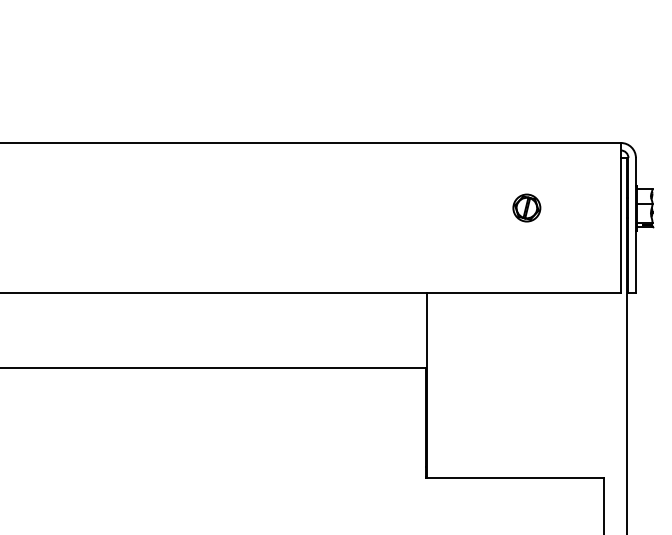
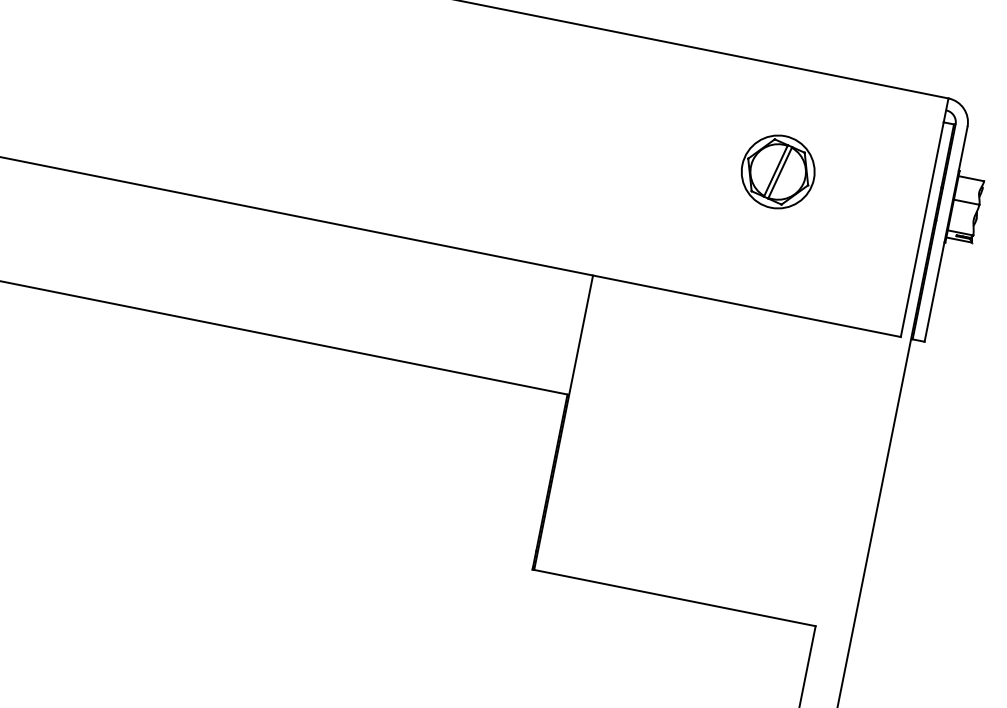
part: (526, 207) -> (777, 170), size x1.67

